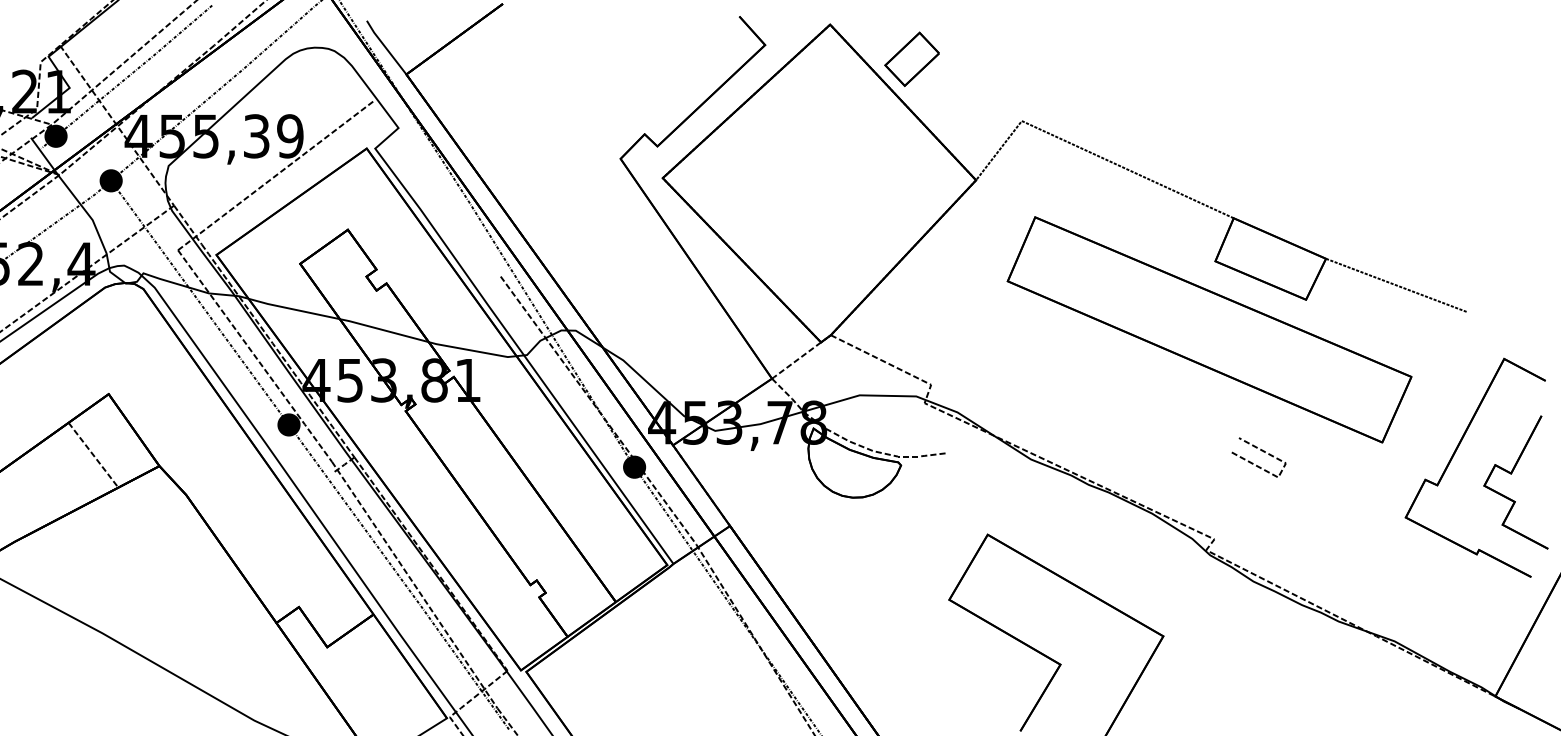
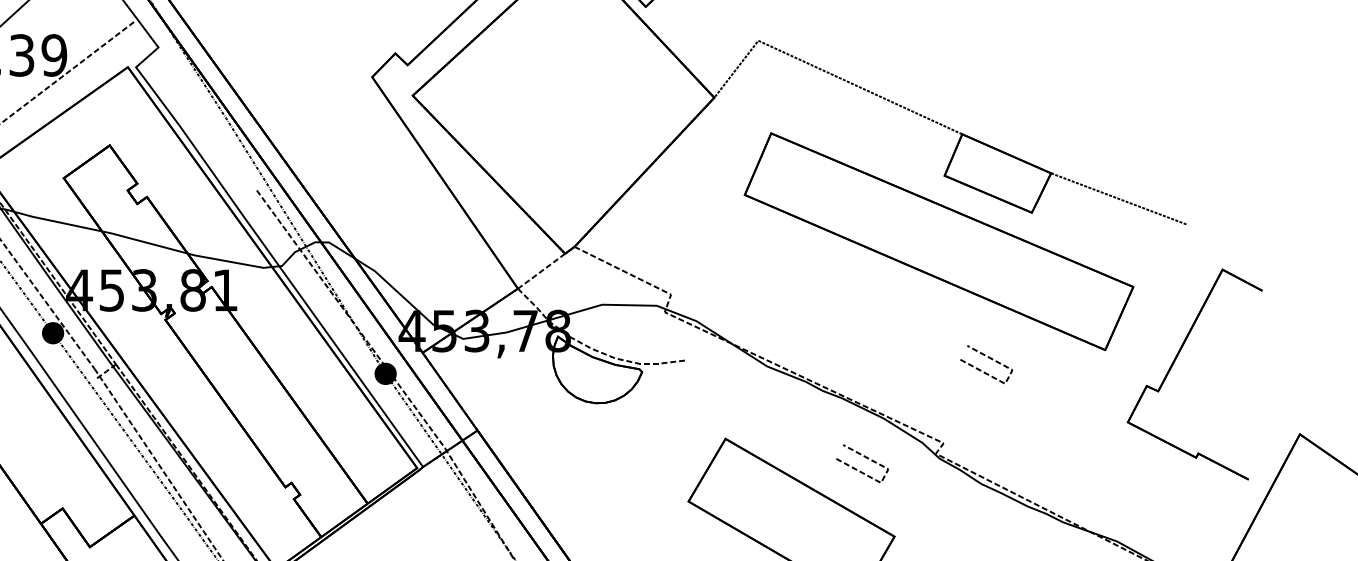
part: (1511, 474) -> (1229, 380), removed
line: (1132, 554) -> (864, 457), added

